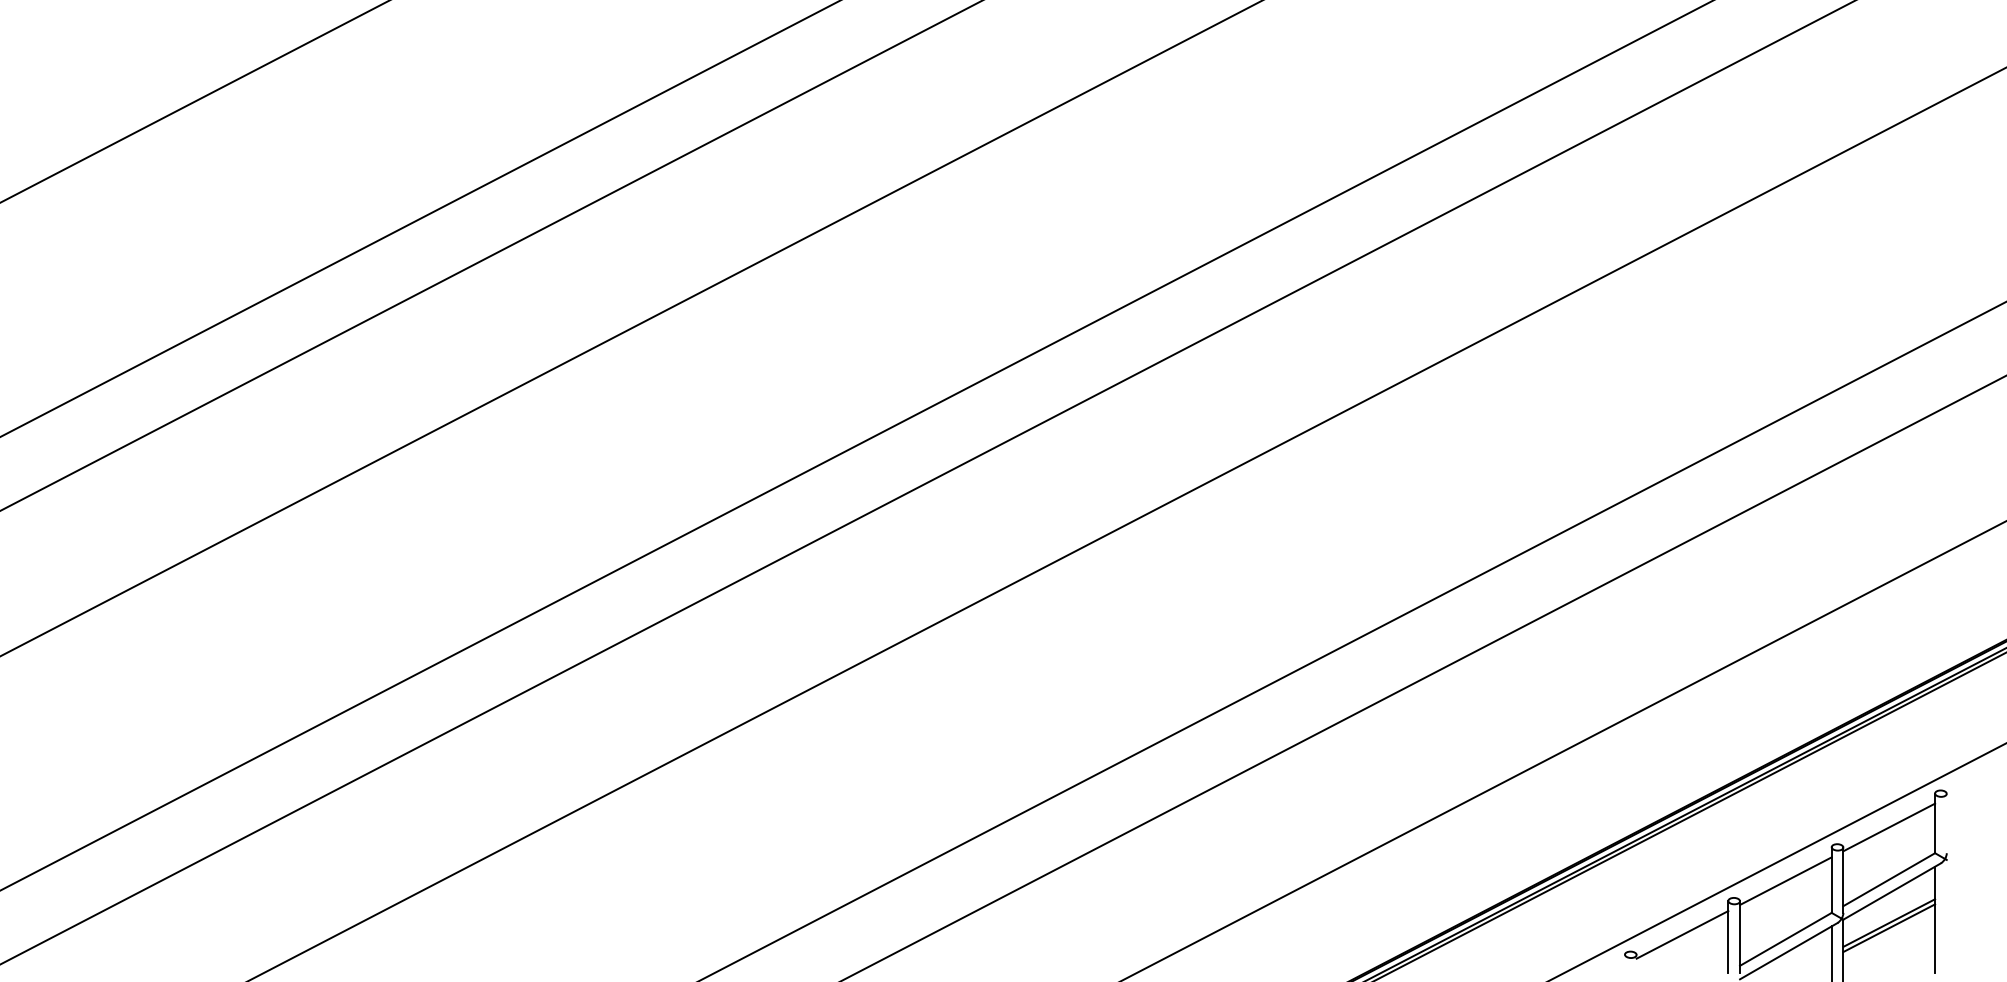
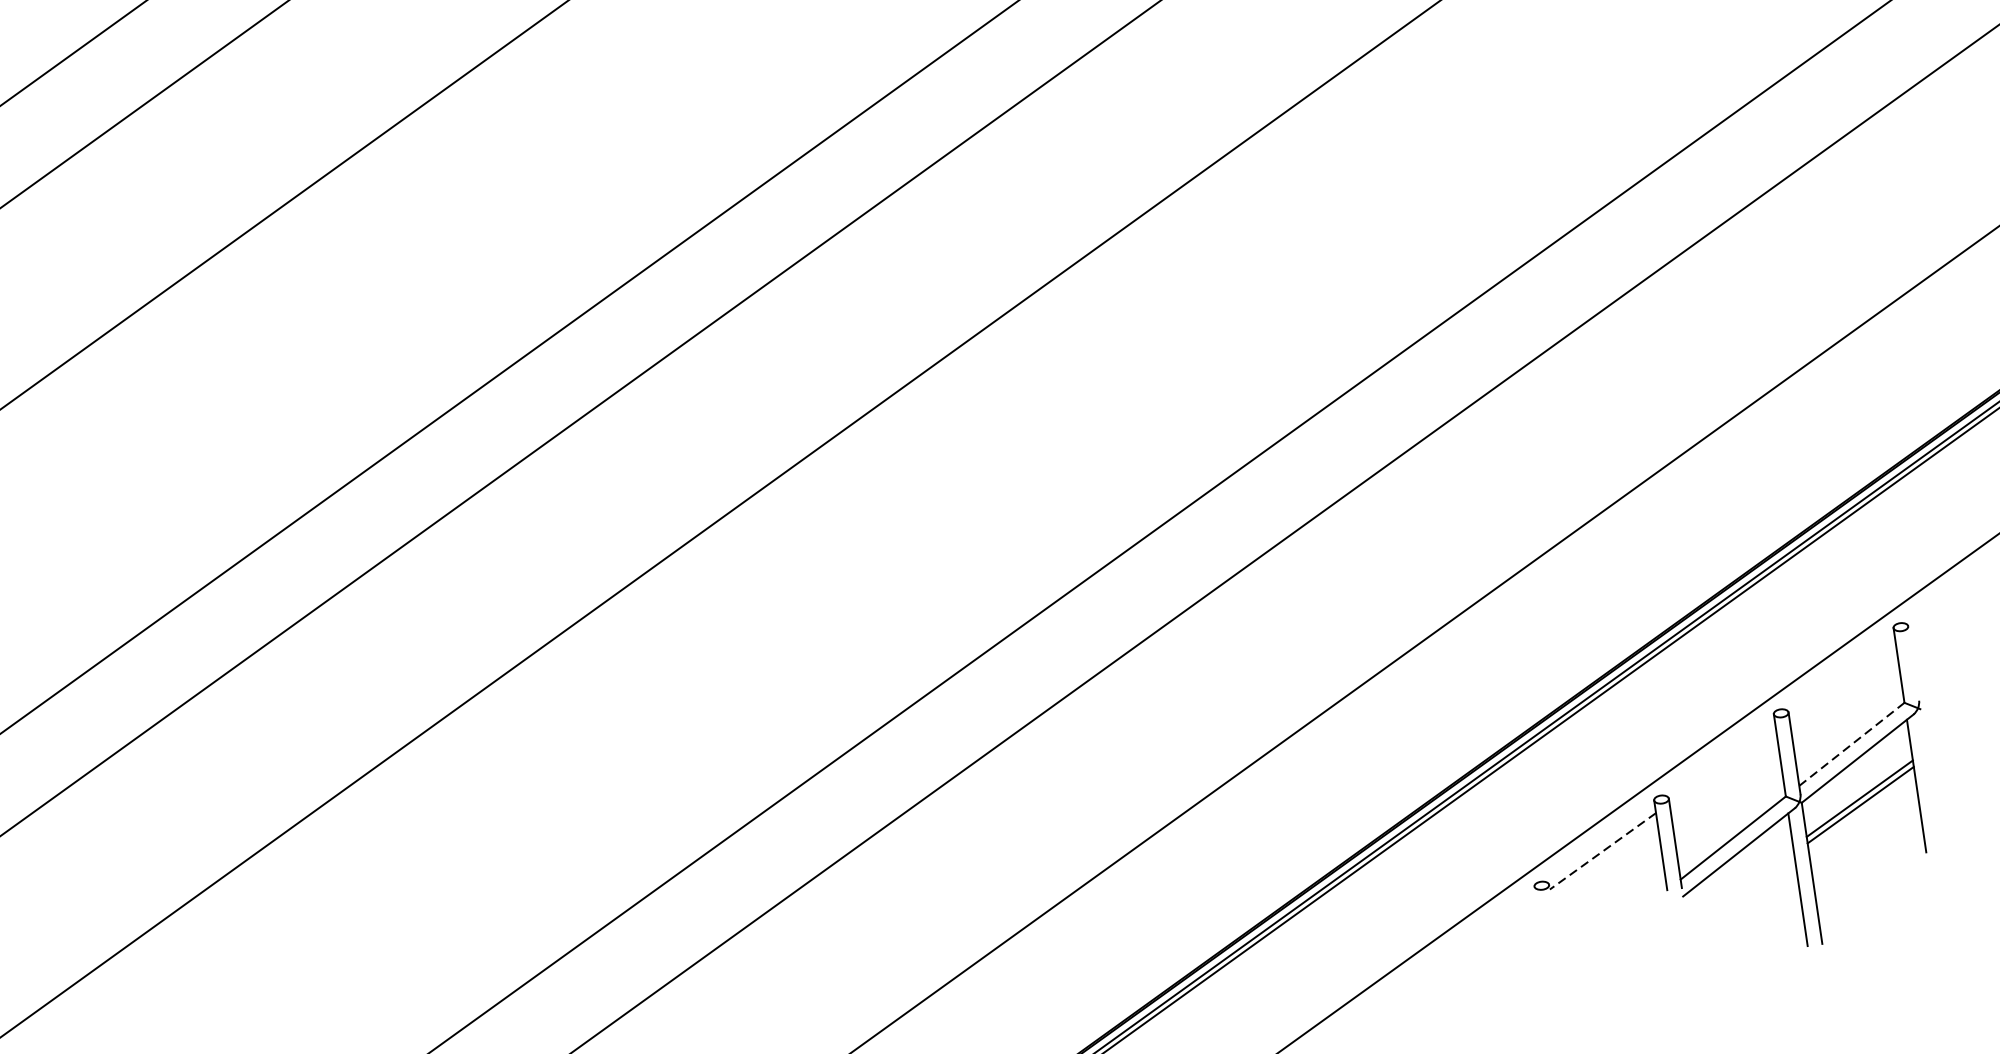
line: (1889, 827) -> (1842, 678), removed
line: (1889, 879) -> (1852, 744), solid -> dashed
line: (1785, 880) -> (1722, 764), removed
line: (1682, 934) -> (1602, 850), solid -> dashed

